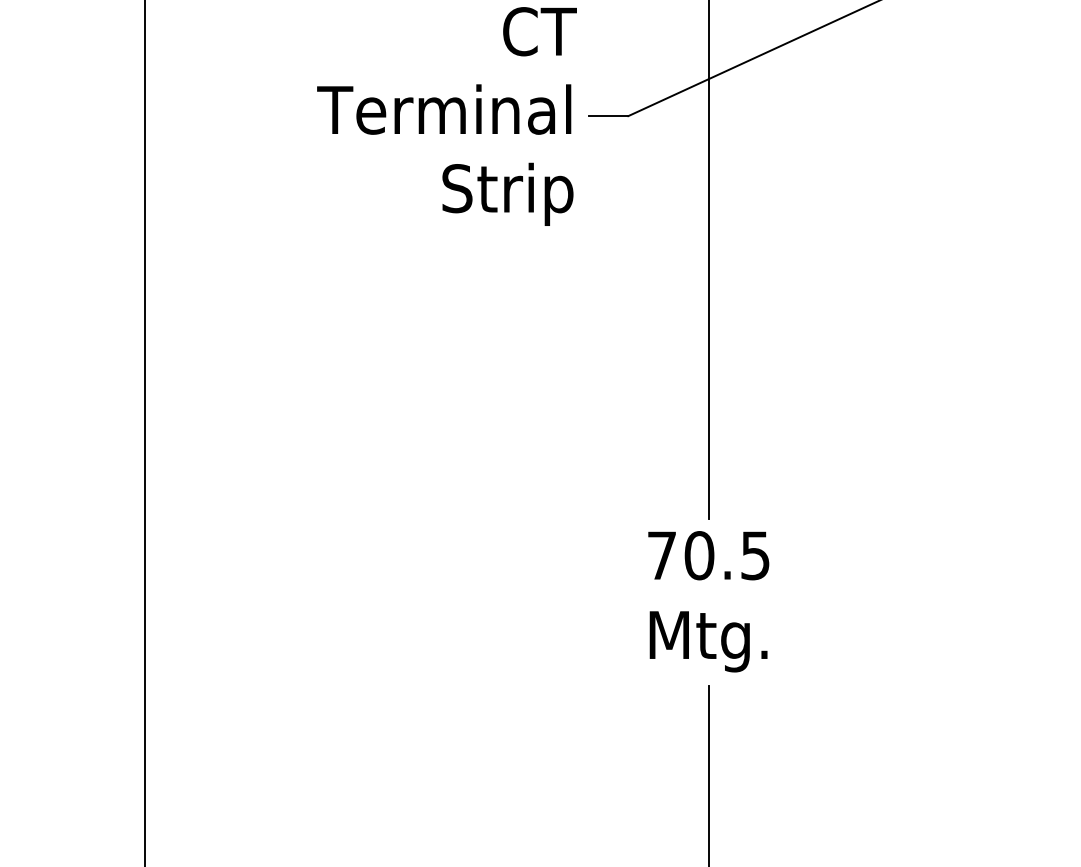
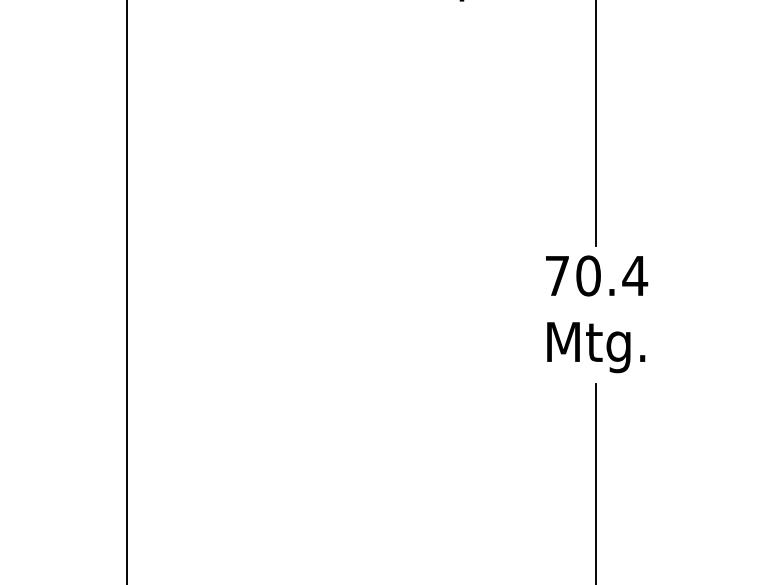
text: (755, 555) -> (635, 275), 70.5 -> 70.4

